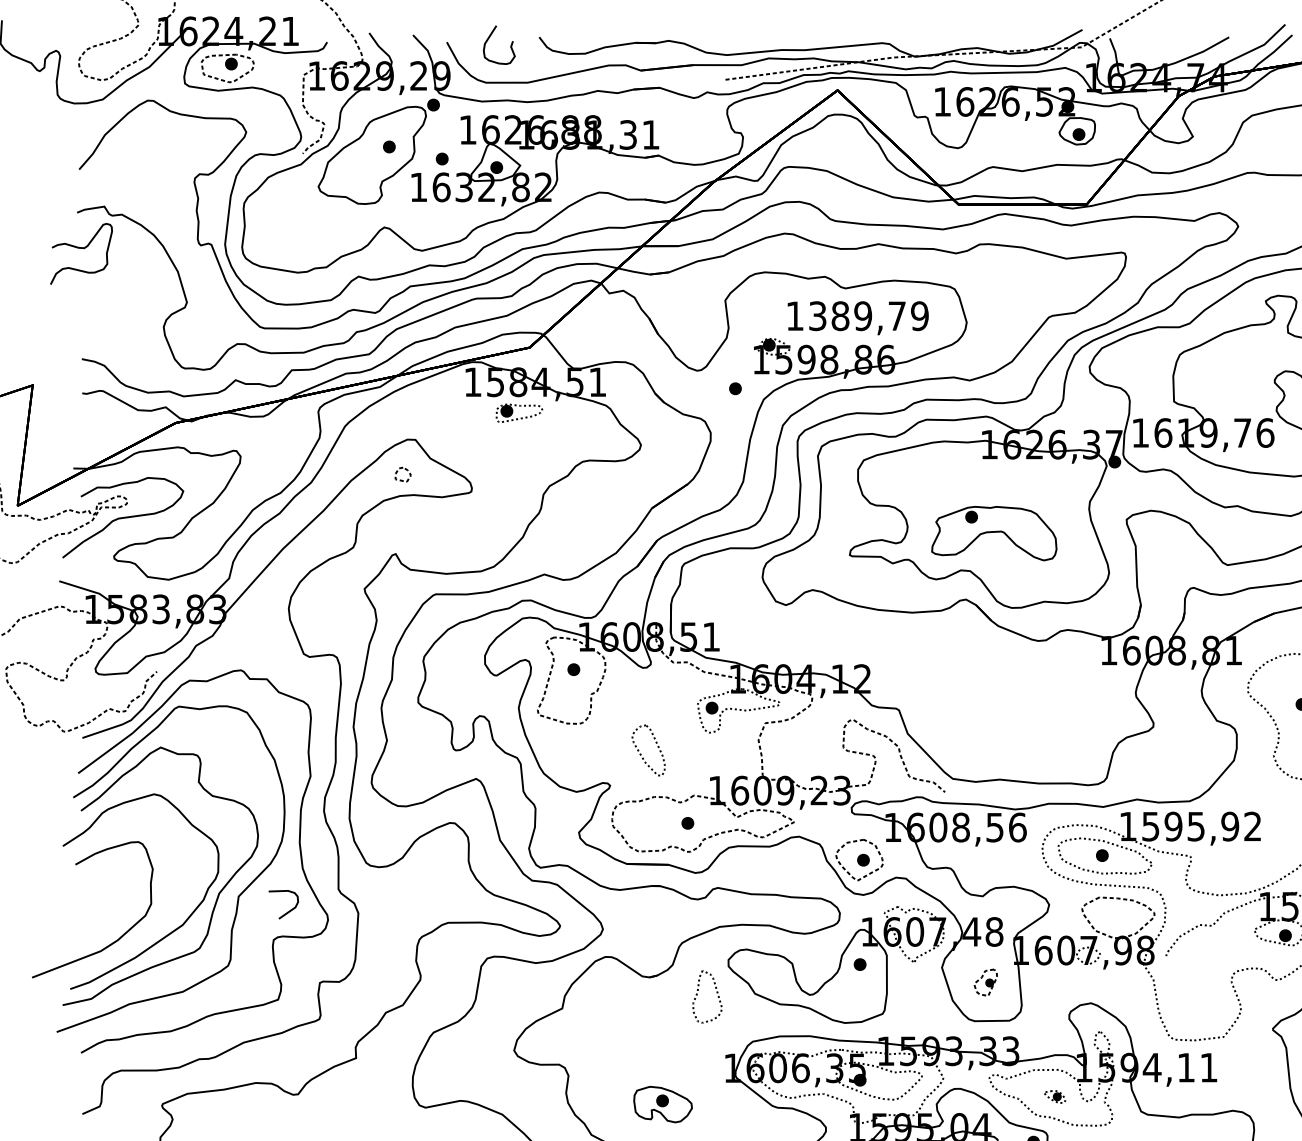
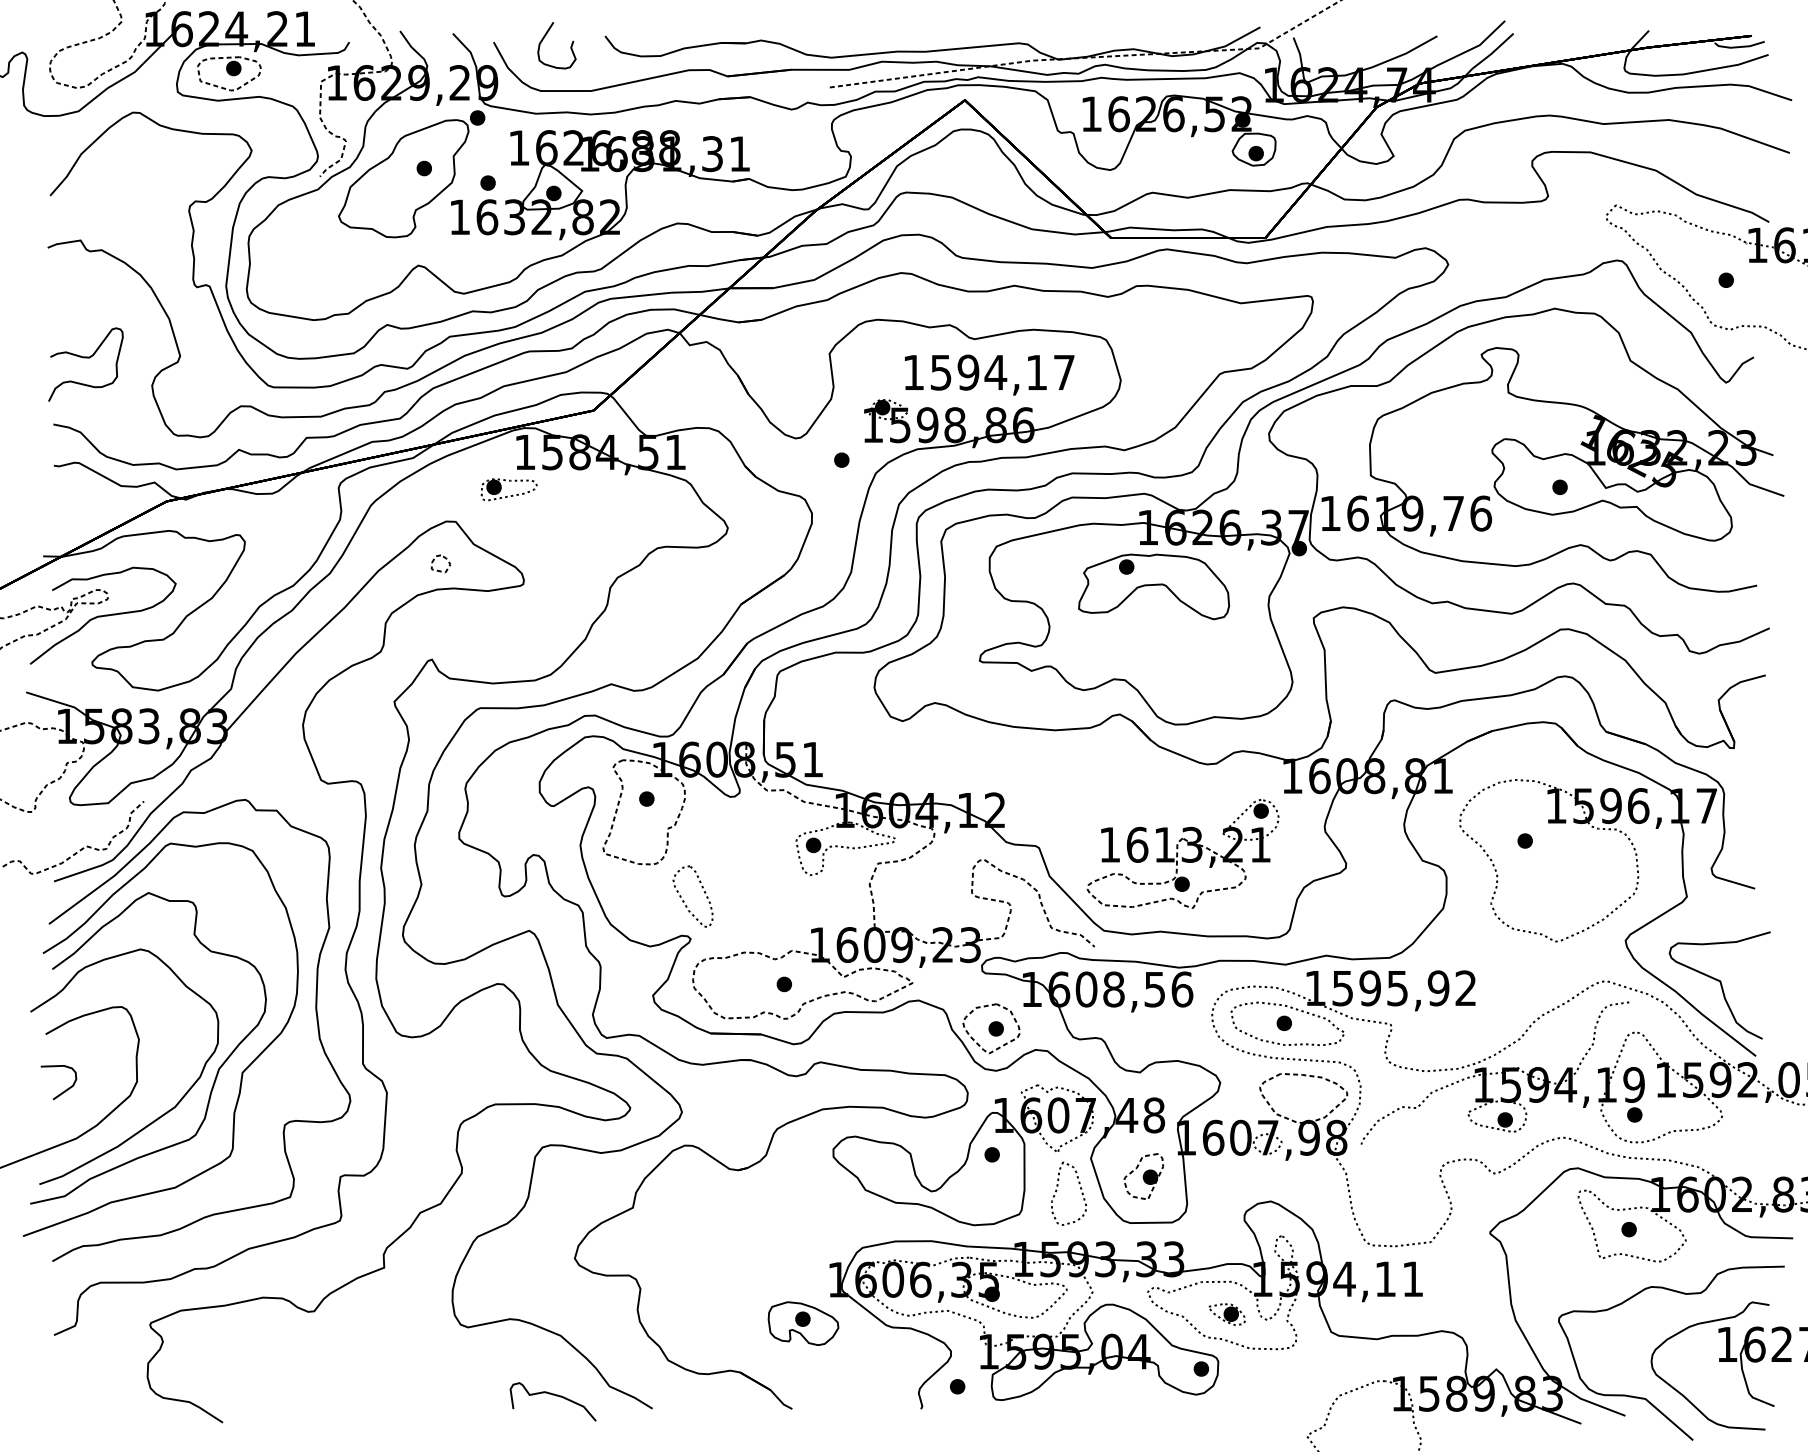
curve: (81, 248) -> (85, 358), moved
text: (868, 316) -> (1002, 372), 1389,79 -> 1594,17
part: (520, 418) -> (510, 495), moved
part: (993, 533) -> (1153, 586), moved
part: (1017, 714) -> (1182, 853), added
part: (641, 754) -> (684, 901), moved
curve: (289, 910) -> (65, 1089), moved
part: (985, 982) -> (1143, 1176), size x1.43
part: (716, 993) -> (1080, 1189), moved
part: (1054, 1096) -> (1226, 1314), size x1.43
part: (663, 1104) -> (803, 1323), moved

